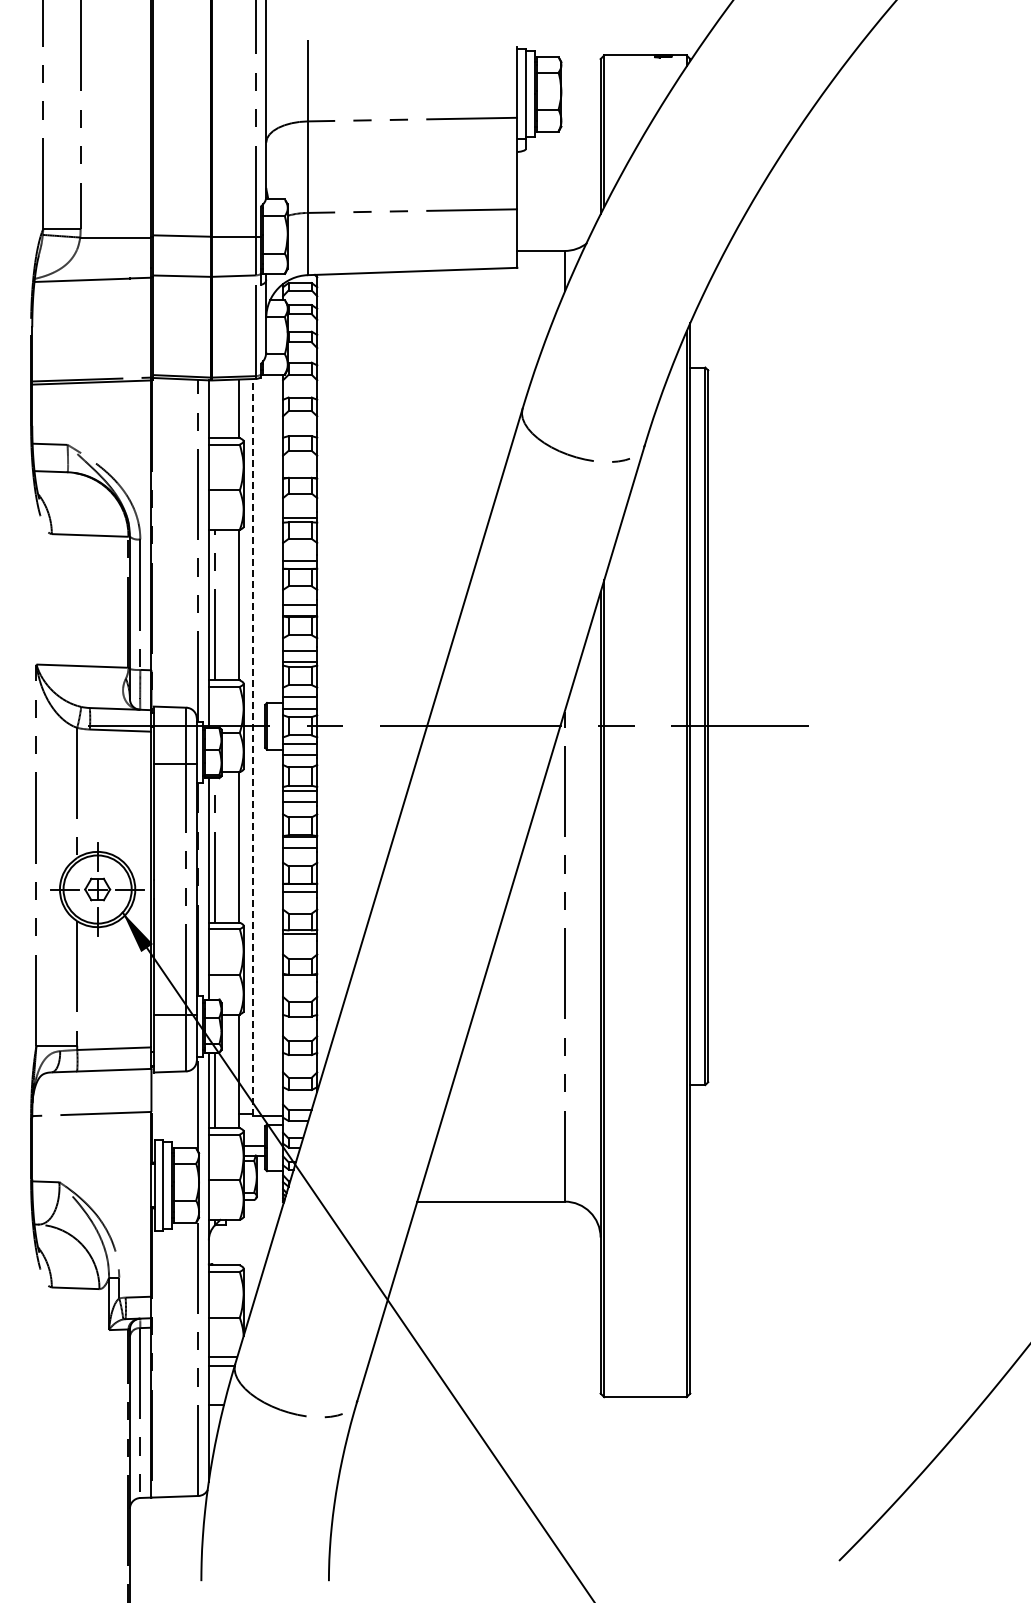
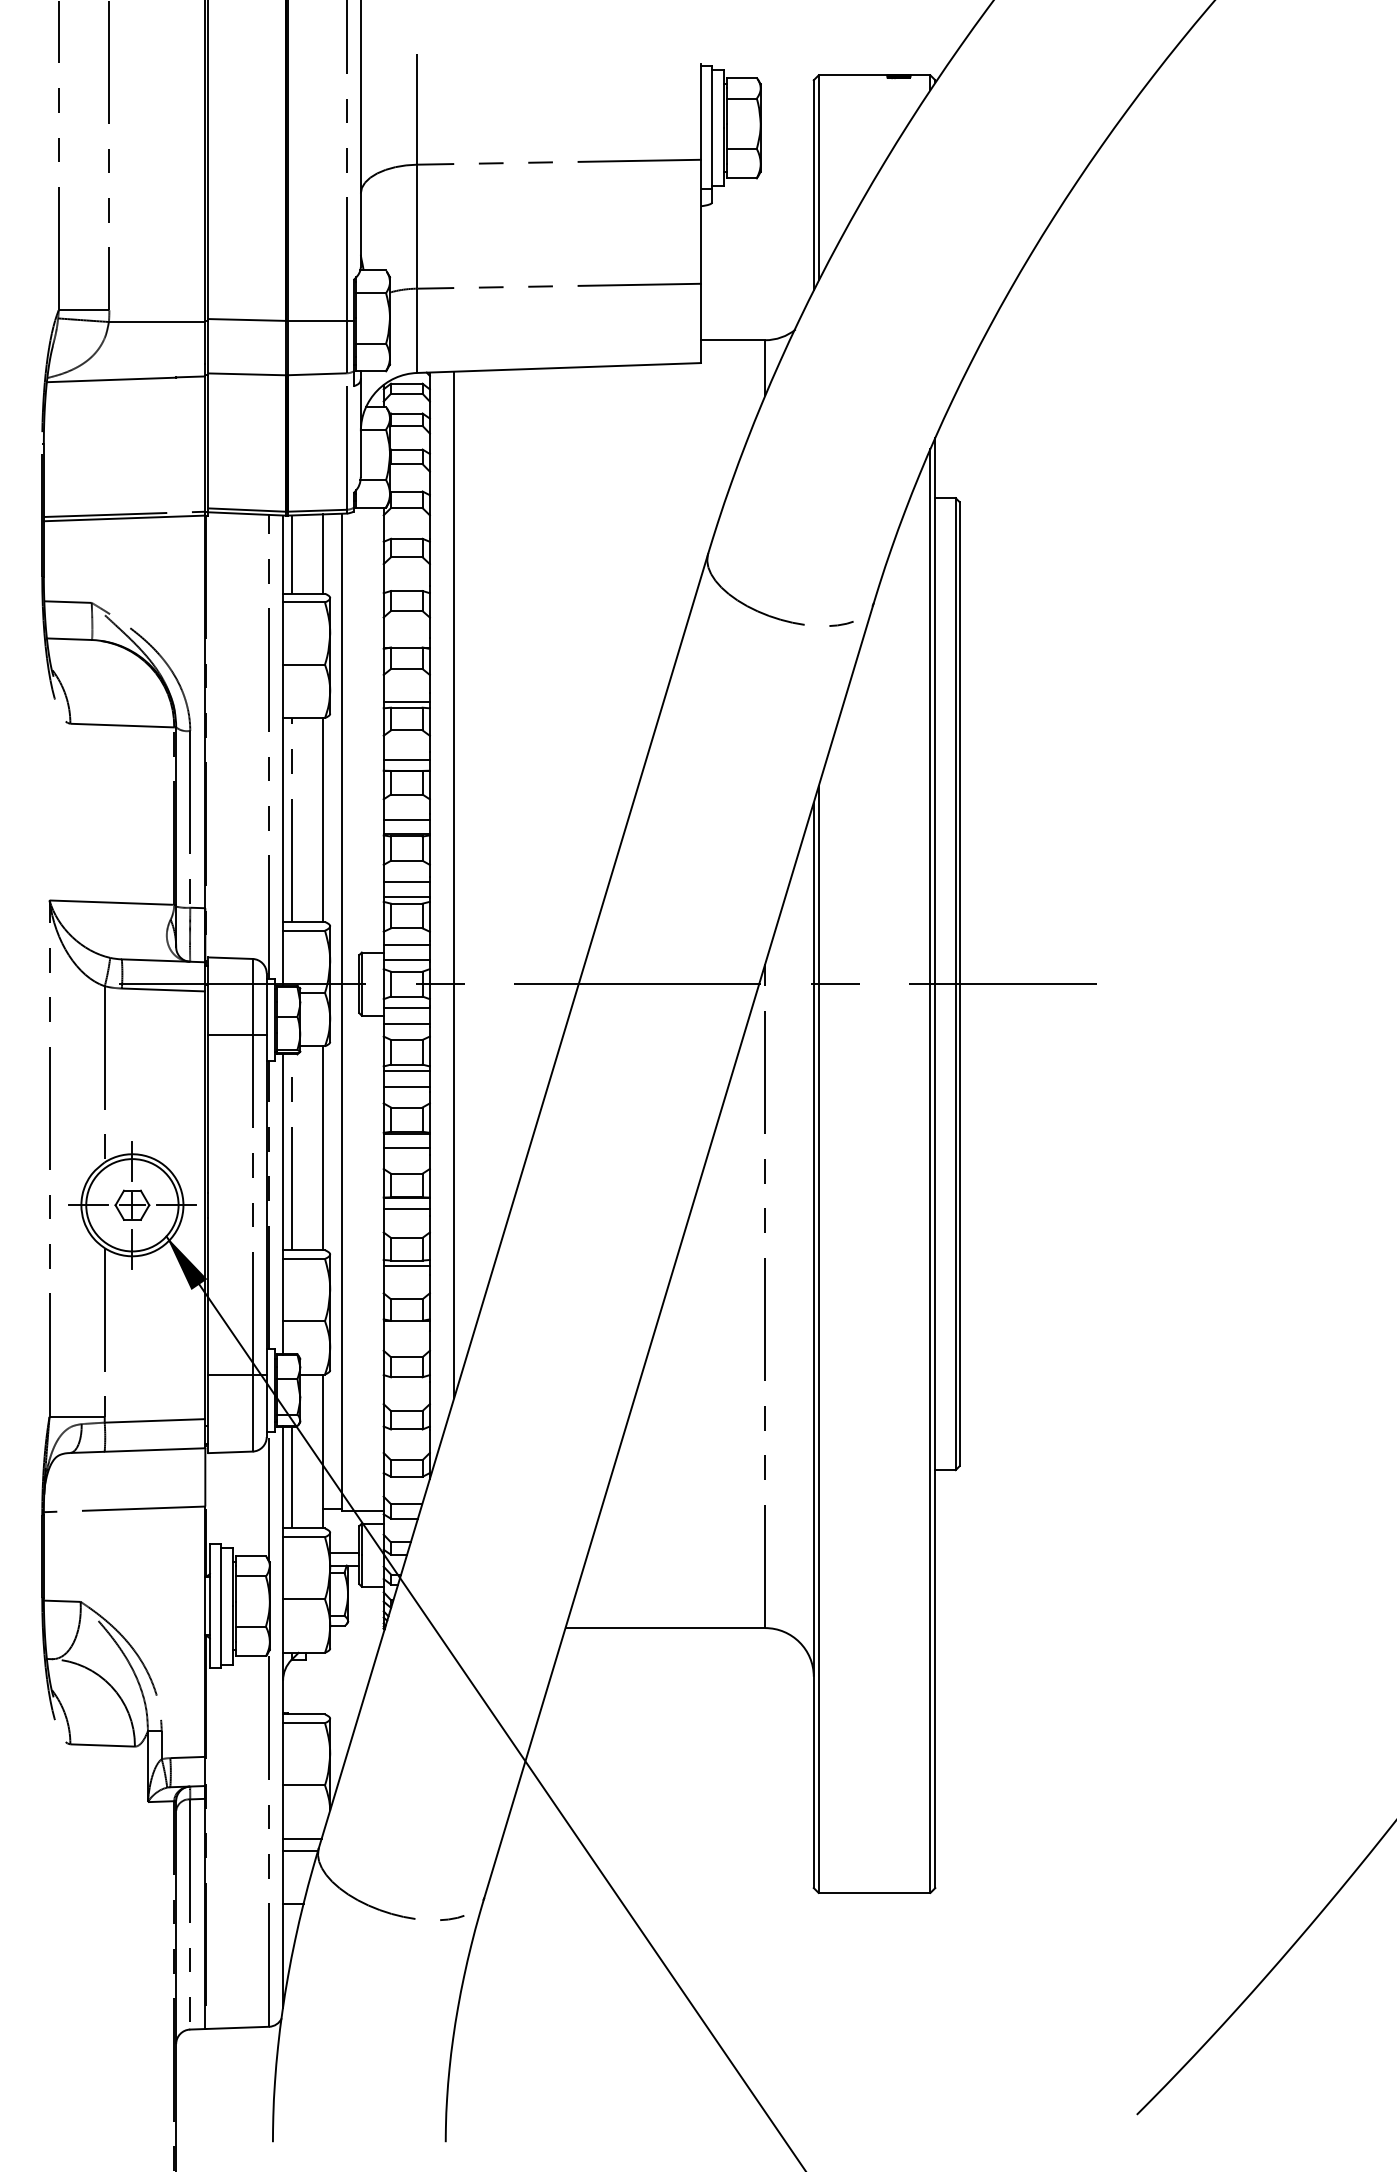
line: (215, 409) -> (292, 554), added
line: (335, 652) -> (454, 884), added
line: (252, 746) -> (342, 1011), dashed -> solid

